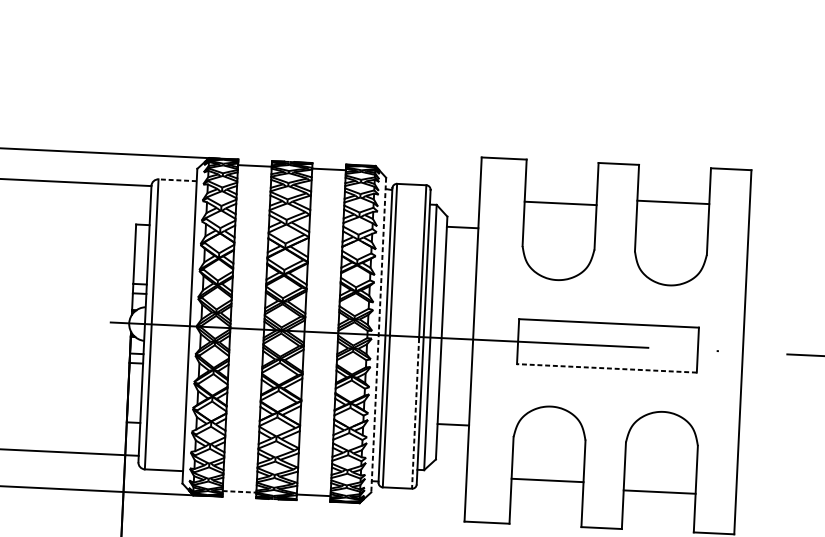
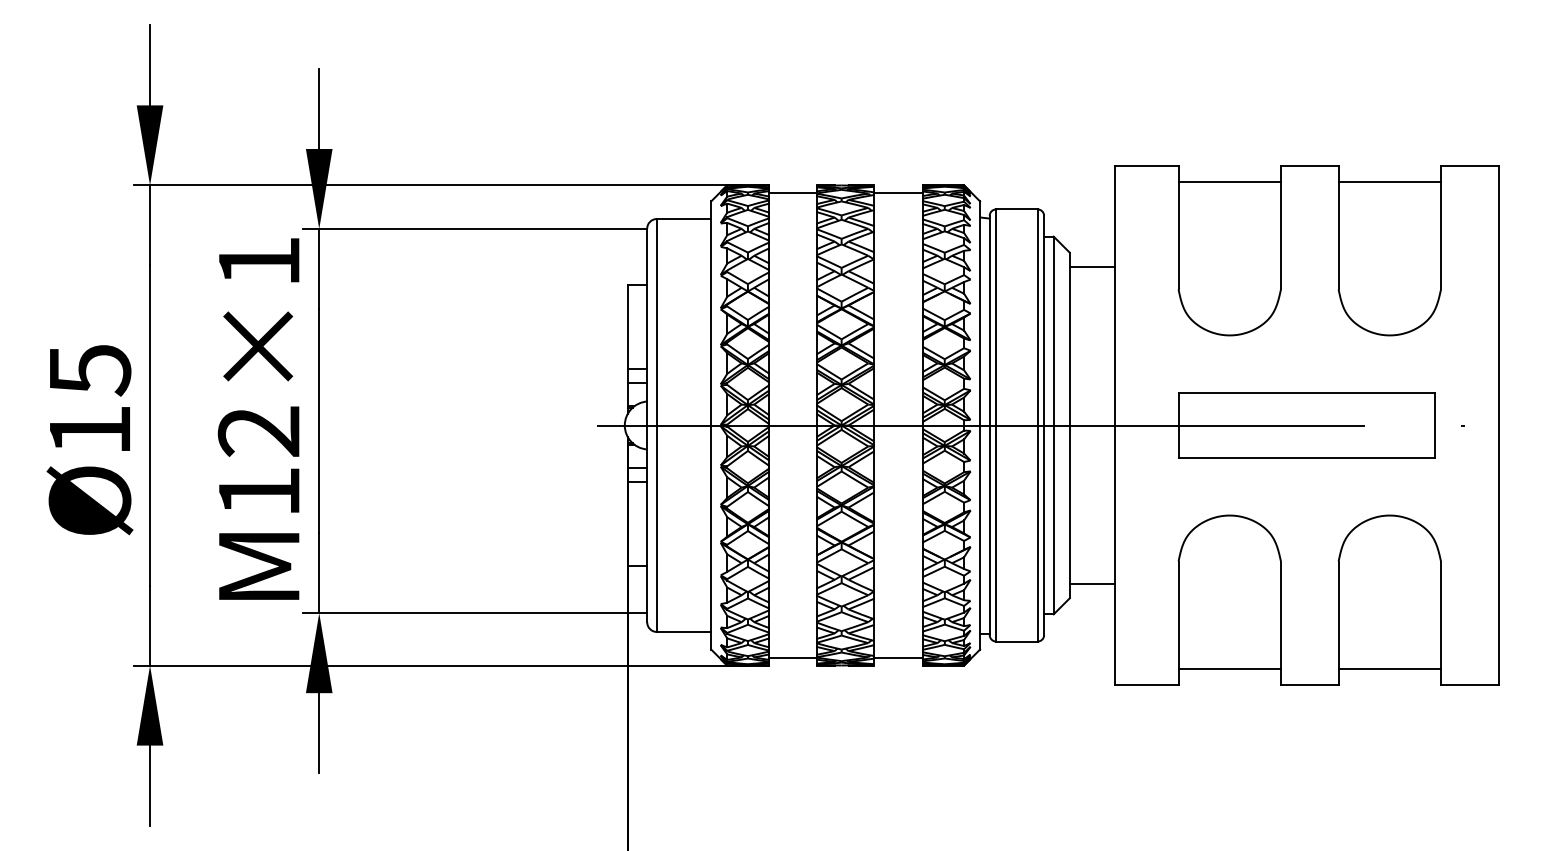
line: (177, 180) -> (683, 219), dashed -> solid
line: (673, 202) -> (1389, 182), moved
line: (560, 203) -> (1229, 182), moved
line: (379, 335) -> (980, 425), dashed -> solid
line: (606, 368) -> (1306, 457), dashed -> solid
line: (415, 413) -> (1037, 534), dashed -> solid
line: (452, 424) -> (1091, 583), moved
line: (547, 480) -> (1229, 668), moved
line: (240, 491) -> (793, 657), dashed -> solid
line: (659, 491) -> (1389, 668), moved

